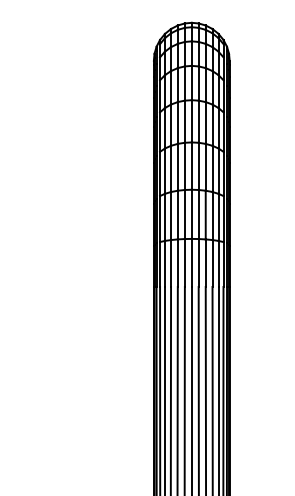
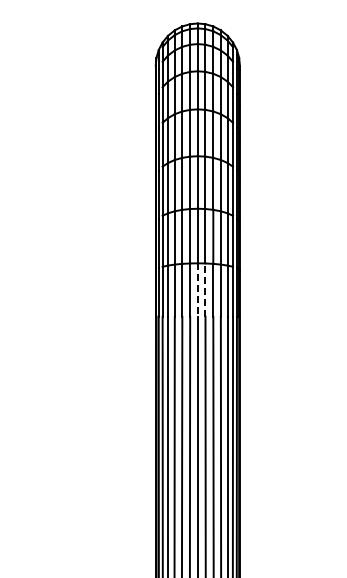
line: (191, 263) -> (197, 290), solid -> dashed
line: (198, 263) -> (205, 290), solid -> dashed

